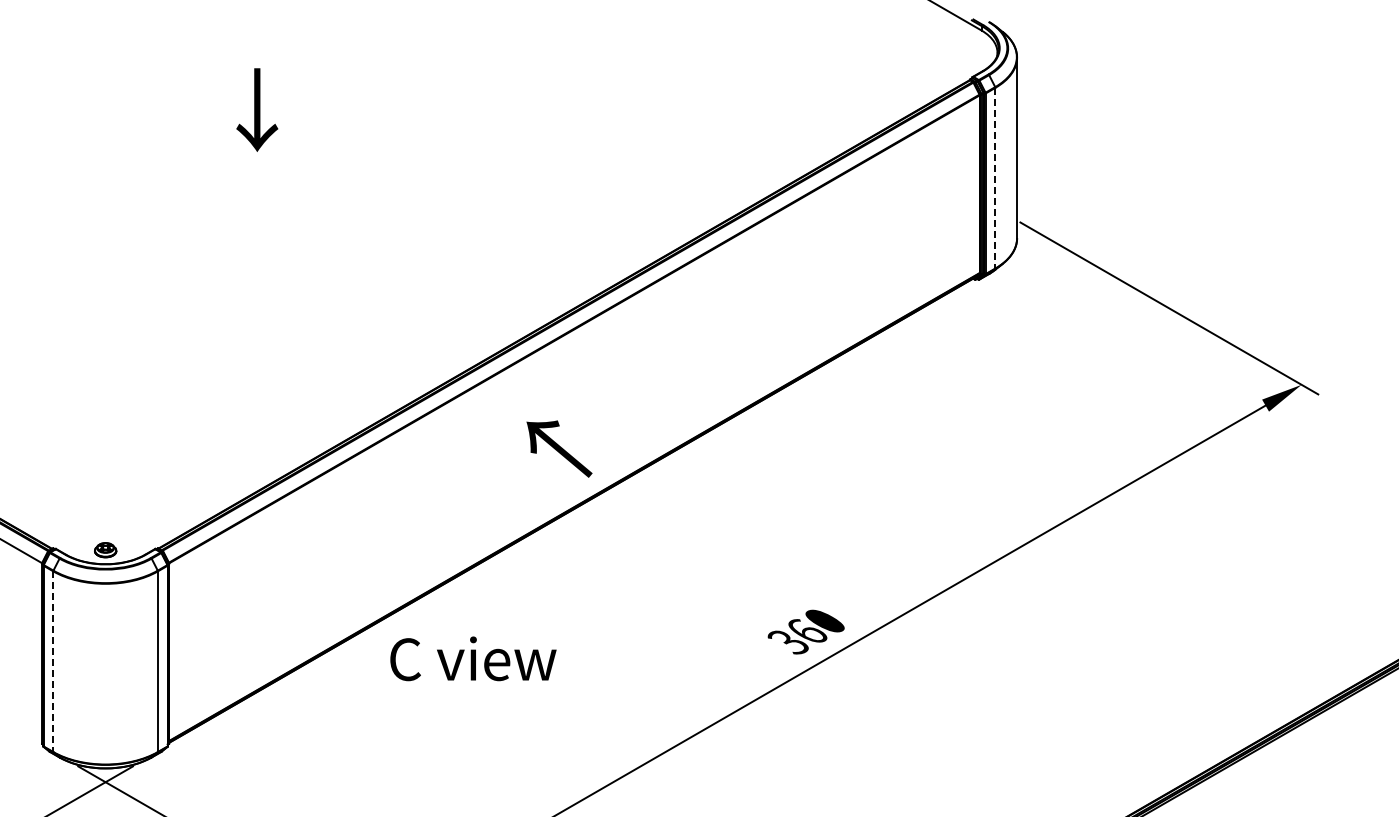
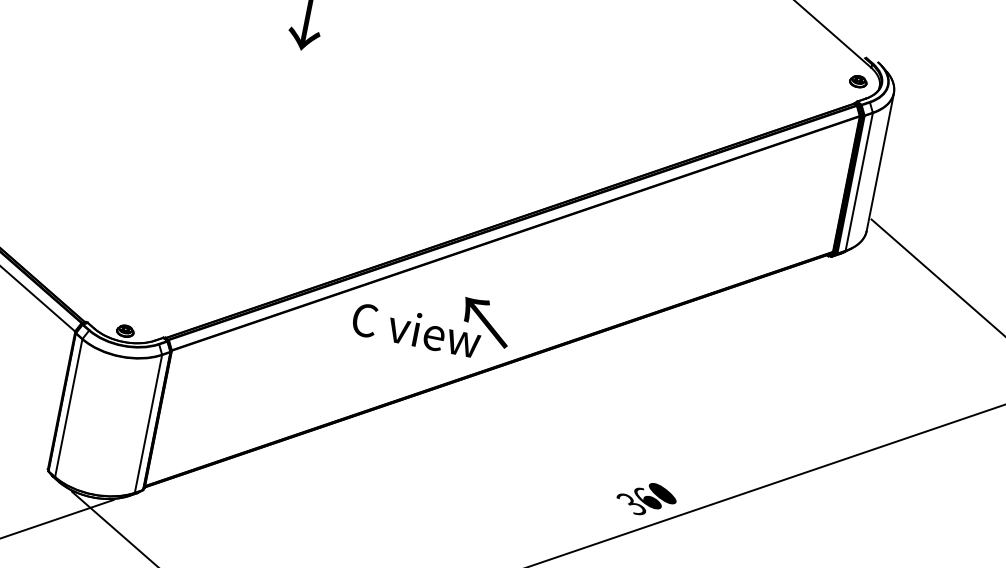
part: (968, 51) -> (857, 81), added
line: (995, 178) -> (859, 182), dashed -> solid
text: (473, 658) -> (416, 329), moved
line: (53, 662) -> (68, 408), dashed -> solid

